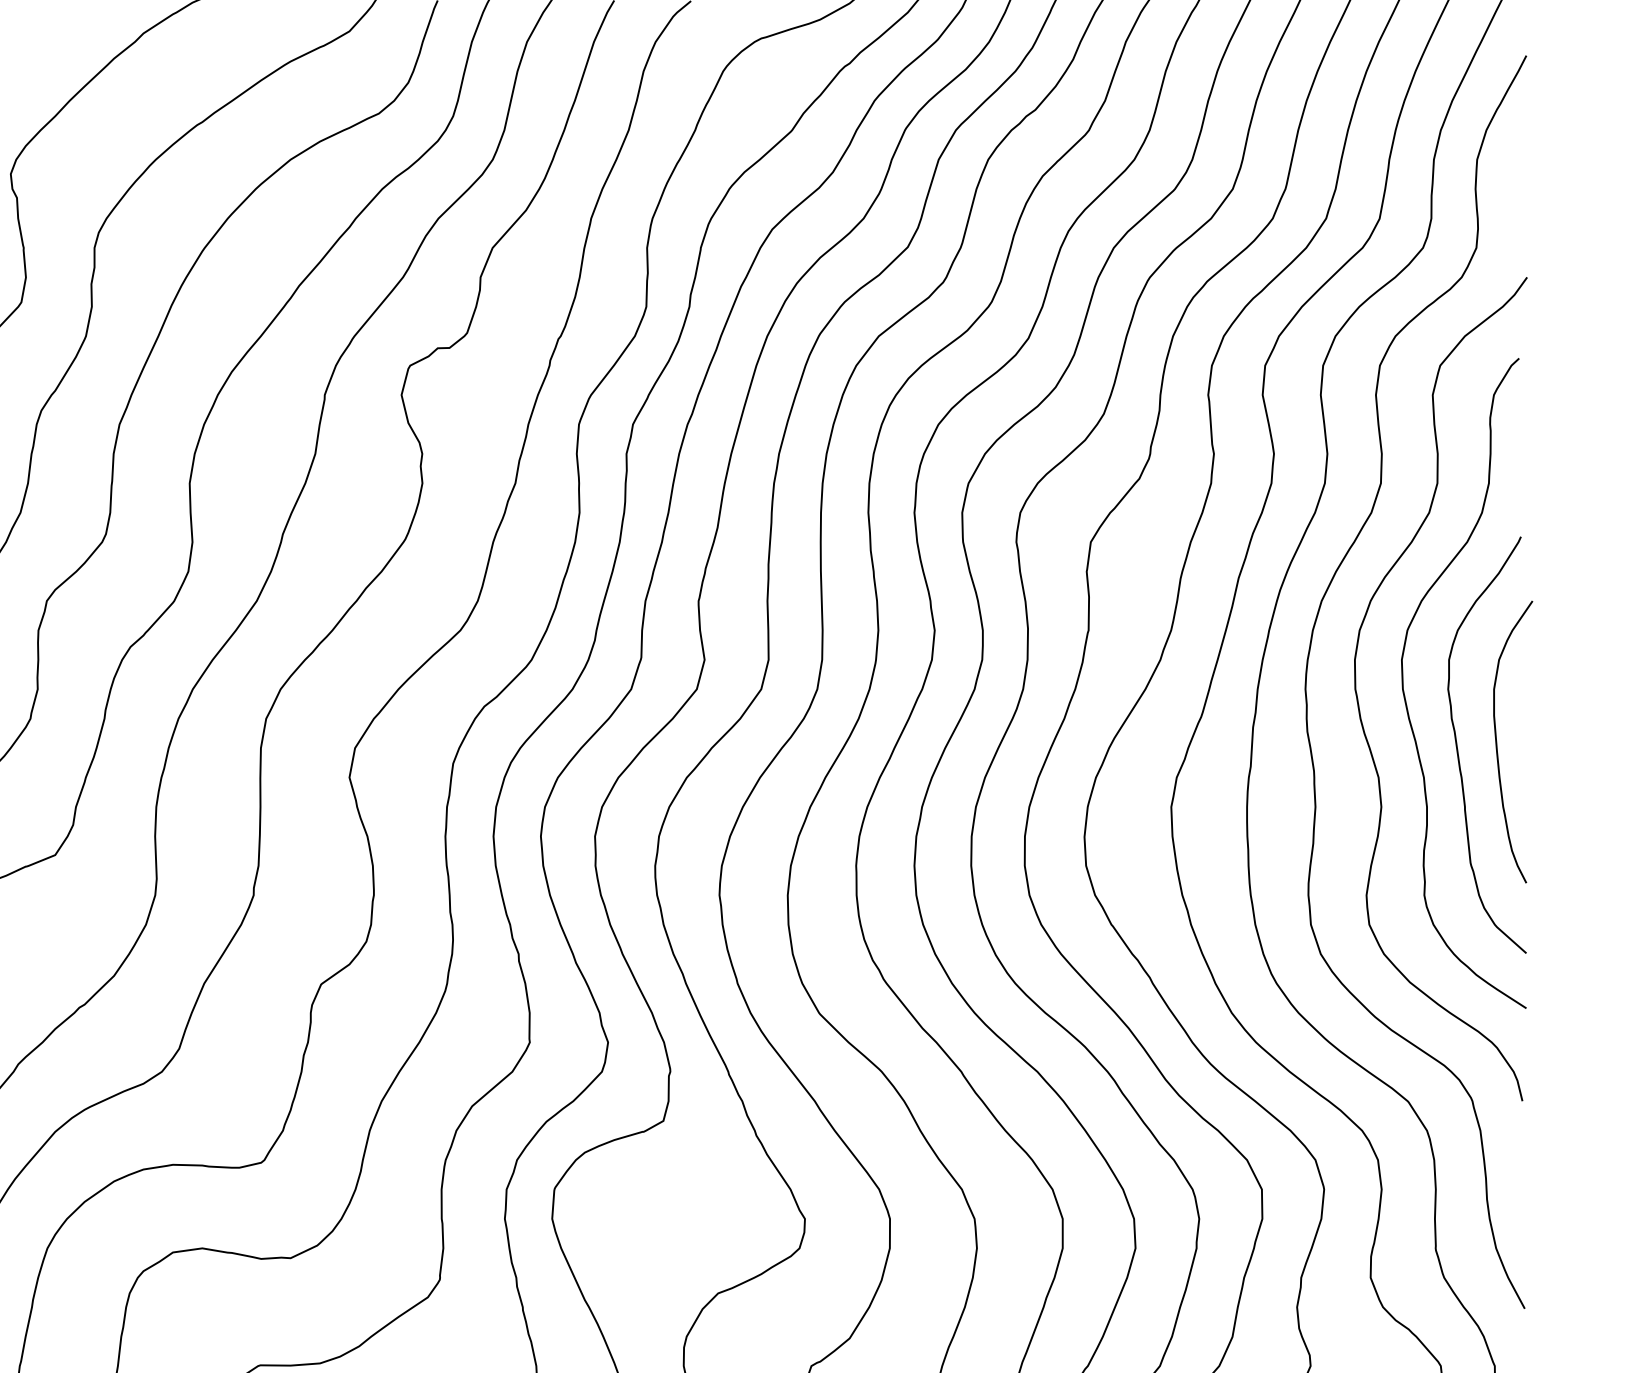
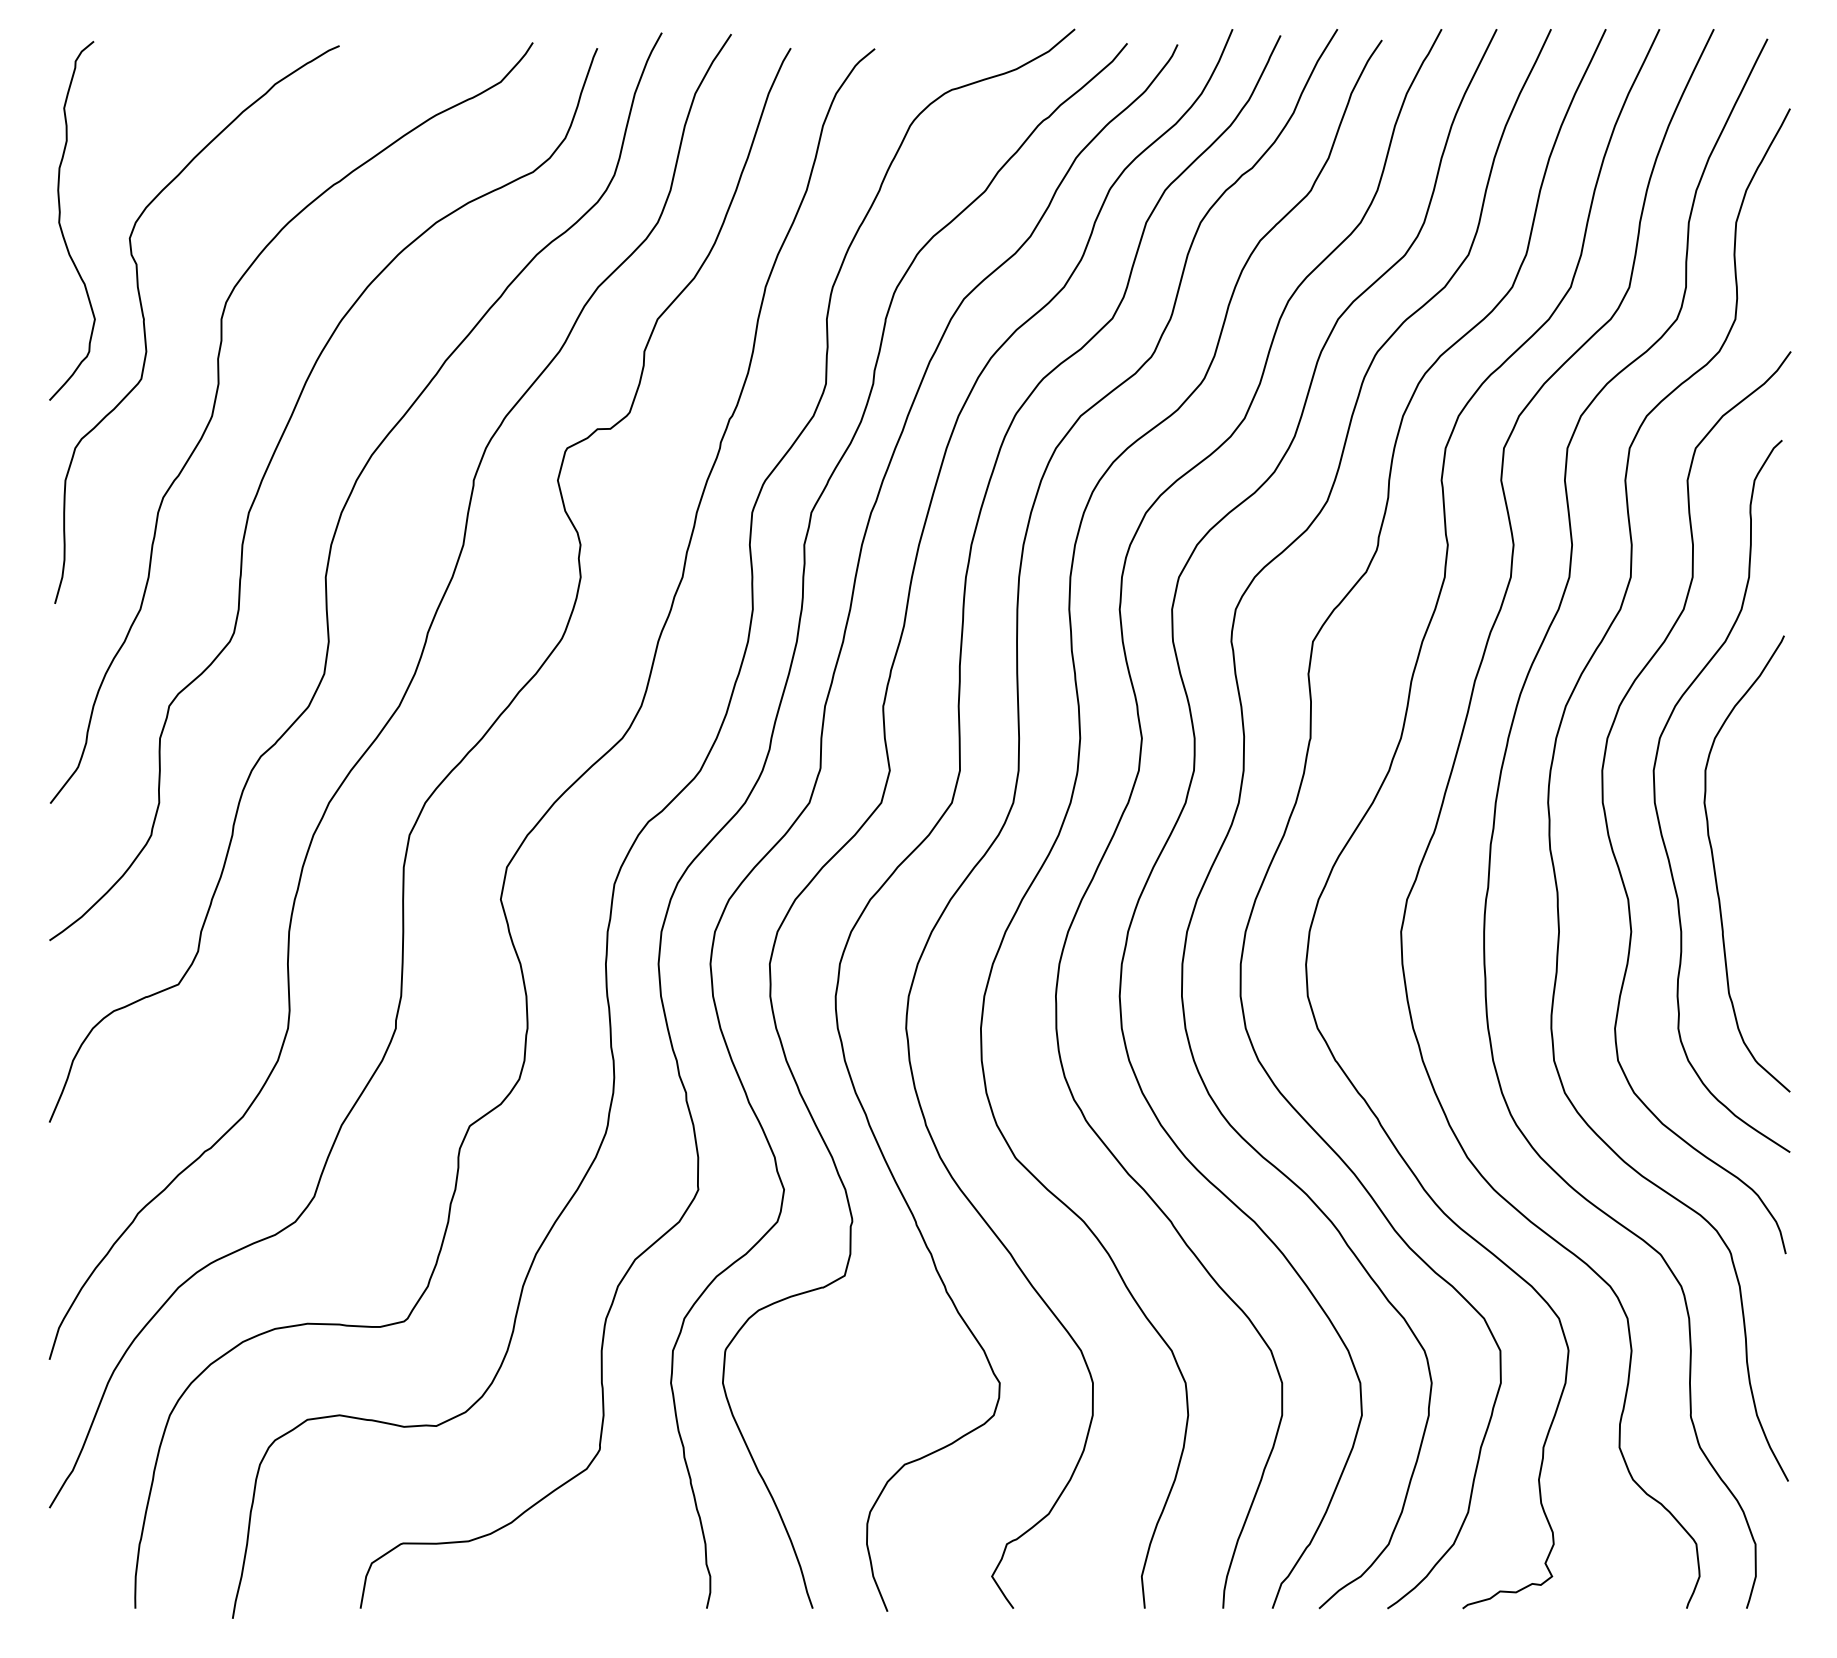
curve: (1497, 742) -> (1758, 861), removed

